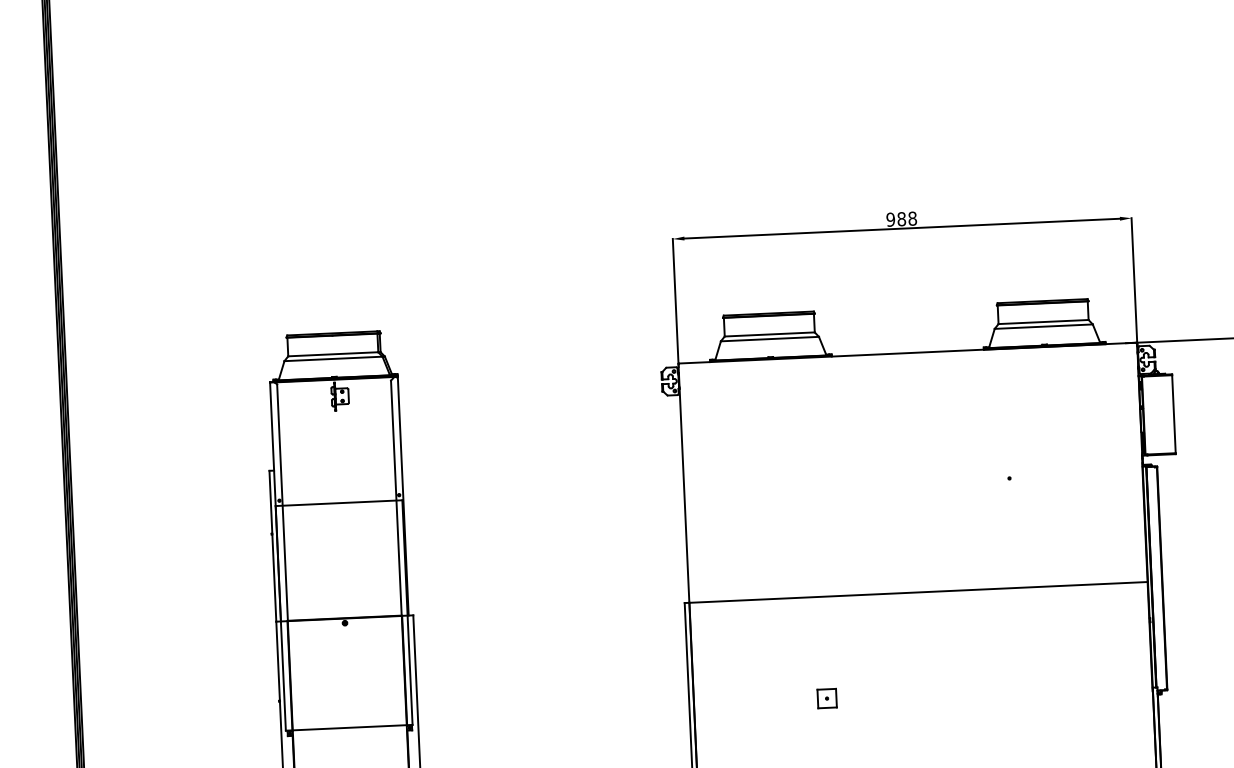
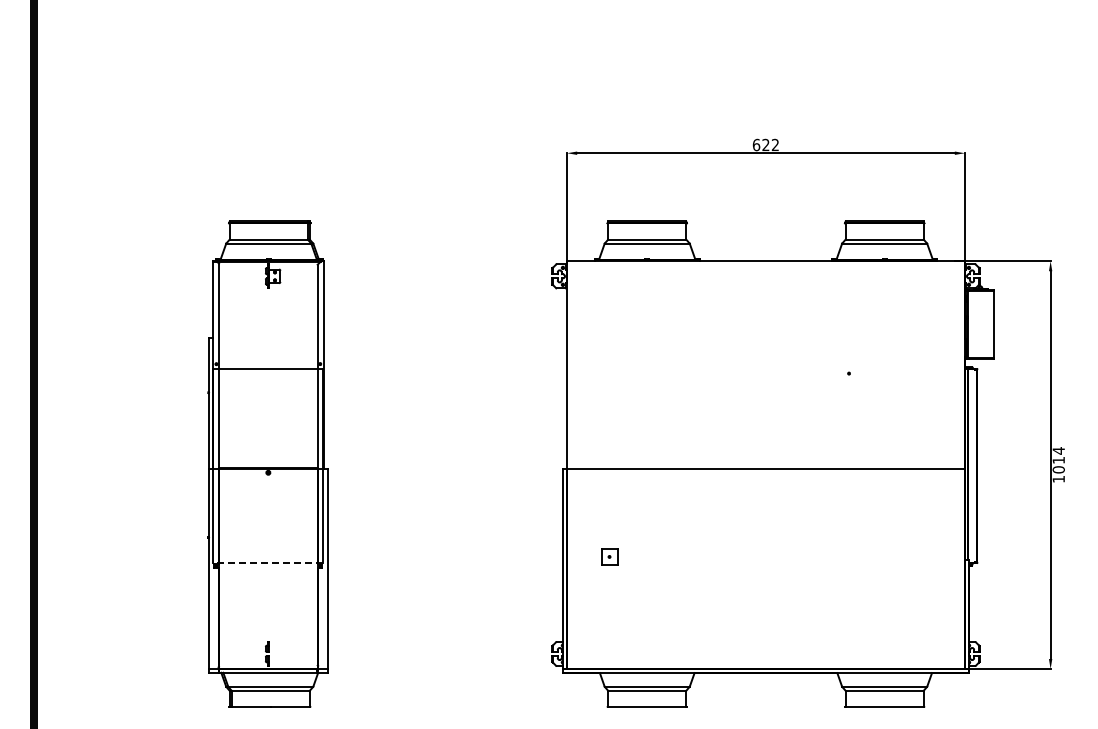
text: (901, 218) -> (765, 144), 988 -> 622
part: (827, 698) -> (609, 556), moved
line: (348, 727) -> (267, 563), solid -> dashed

